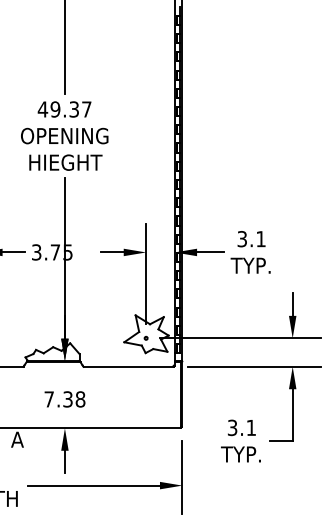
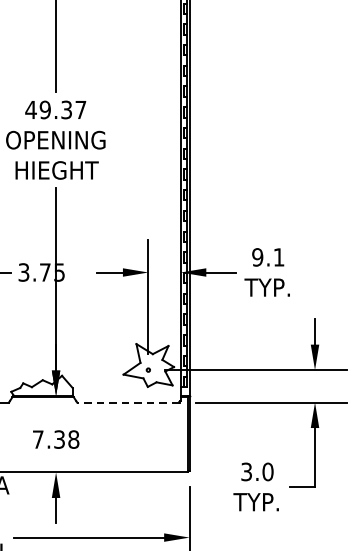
text: (242, 239) -> (257, 257), 3.1 -> 9.1
line: (128, 366) -> (128, 402), solid -> dashed
text: (251, 427) -> (268, 471), 3.1 -> 3.0

